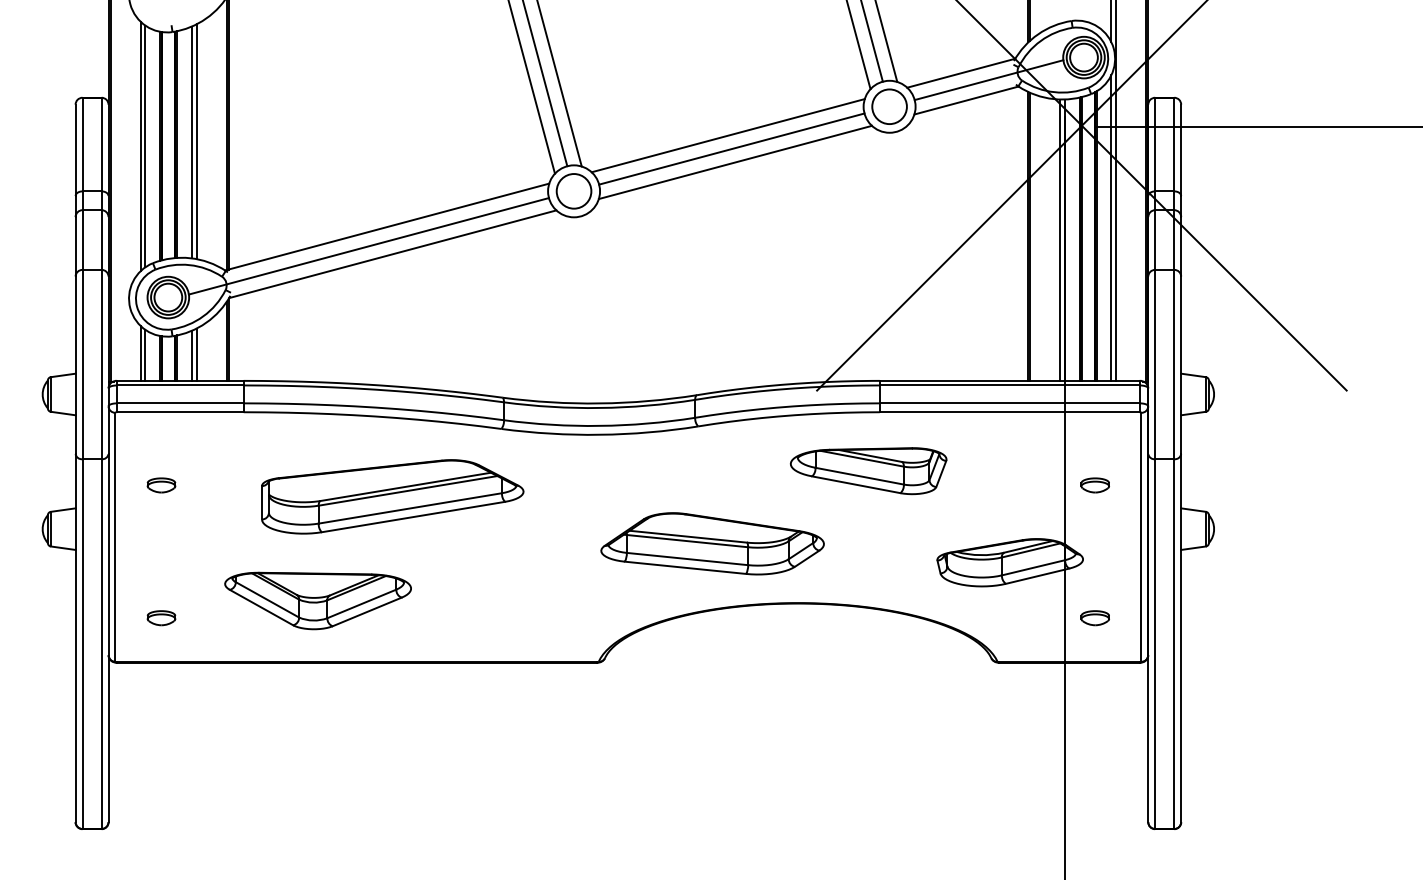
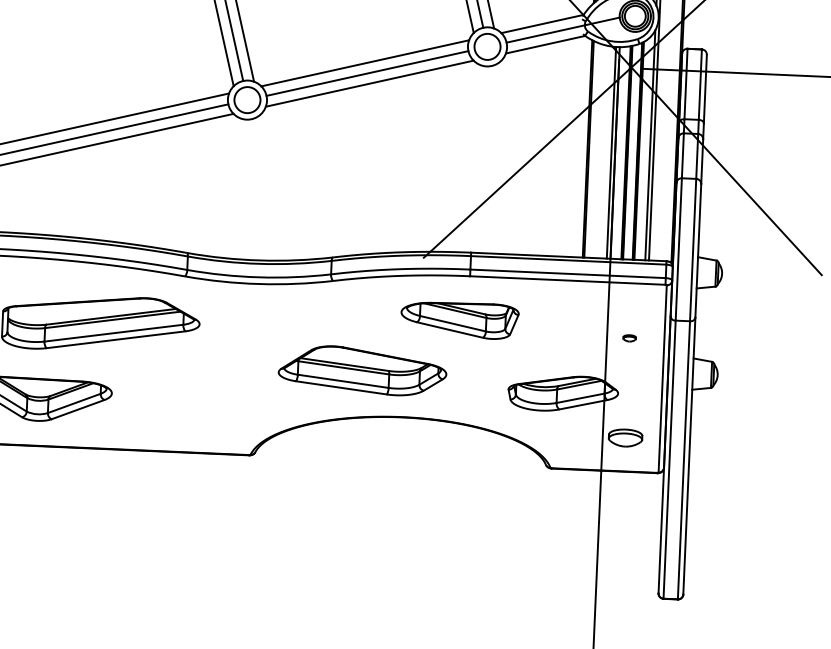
part: (1094, 485) -> (629, 338), size x0.6
part: (712, 543) -> (362, 370), moved
part: (1094, 618) -> (624, 438), size x1.6

